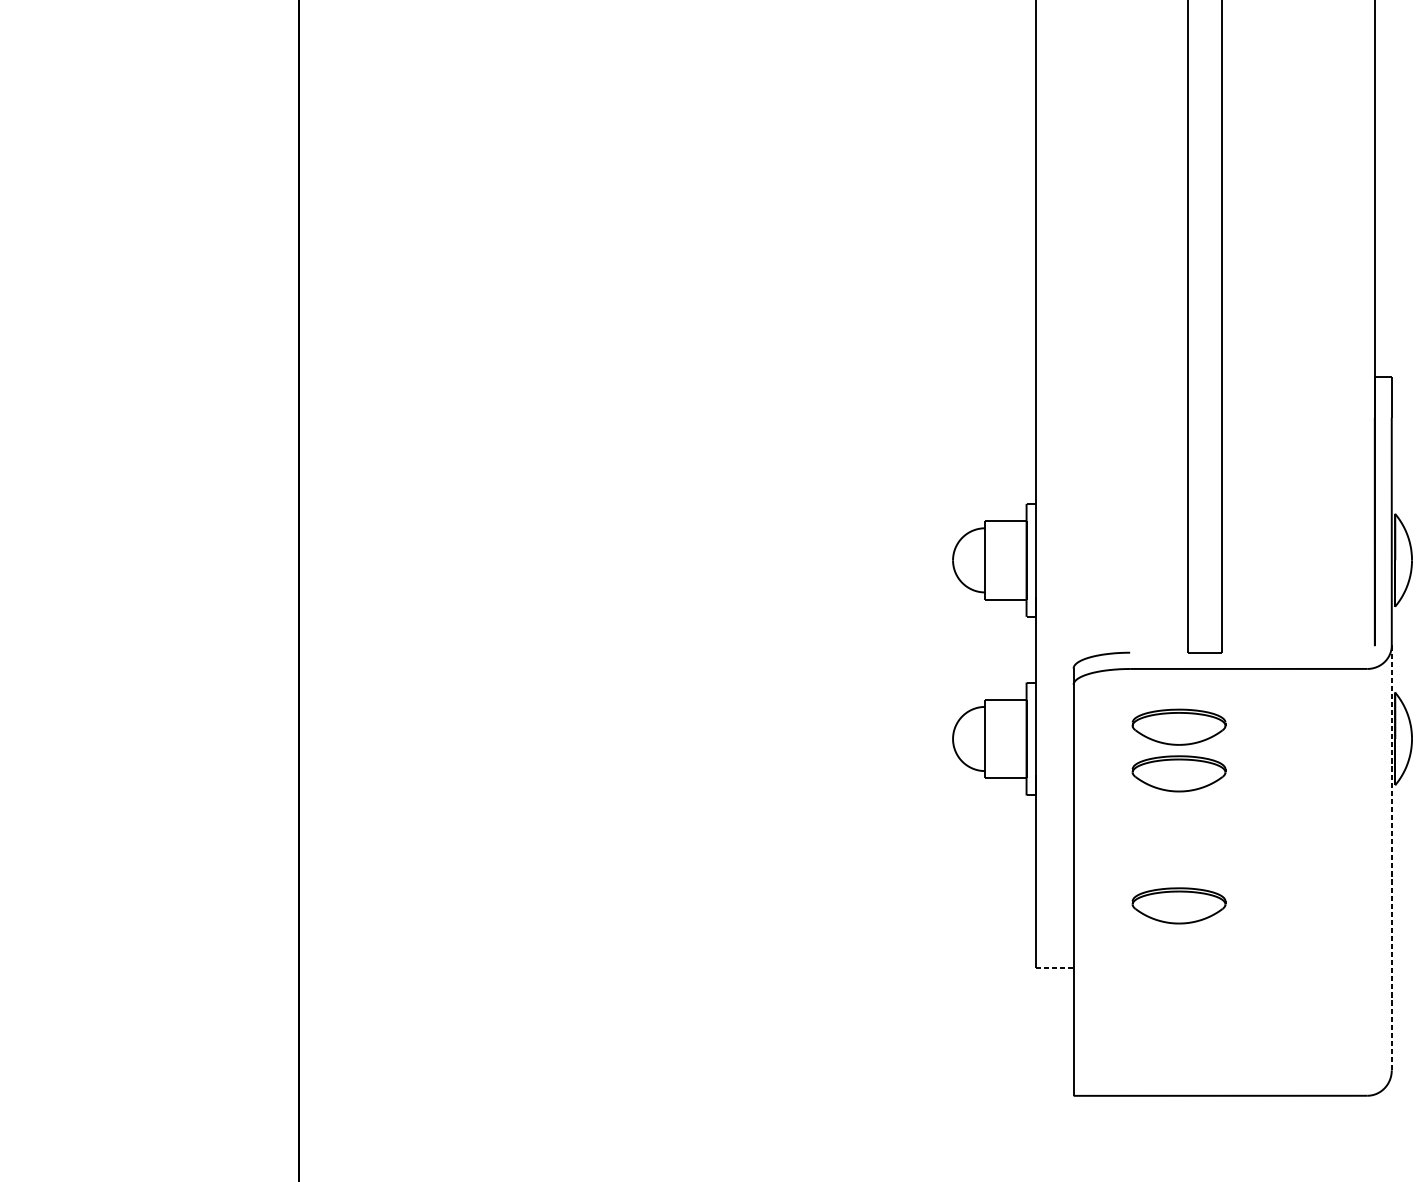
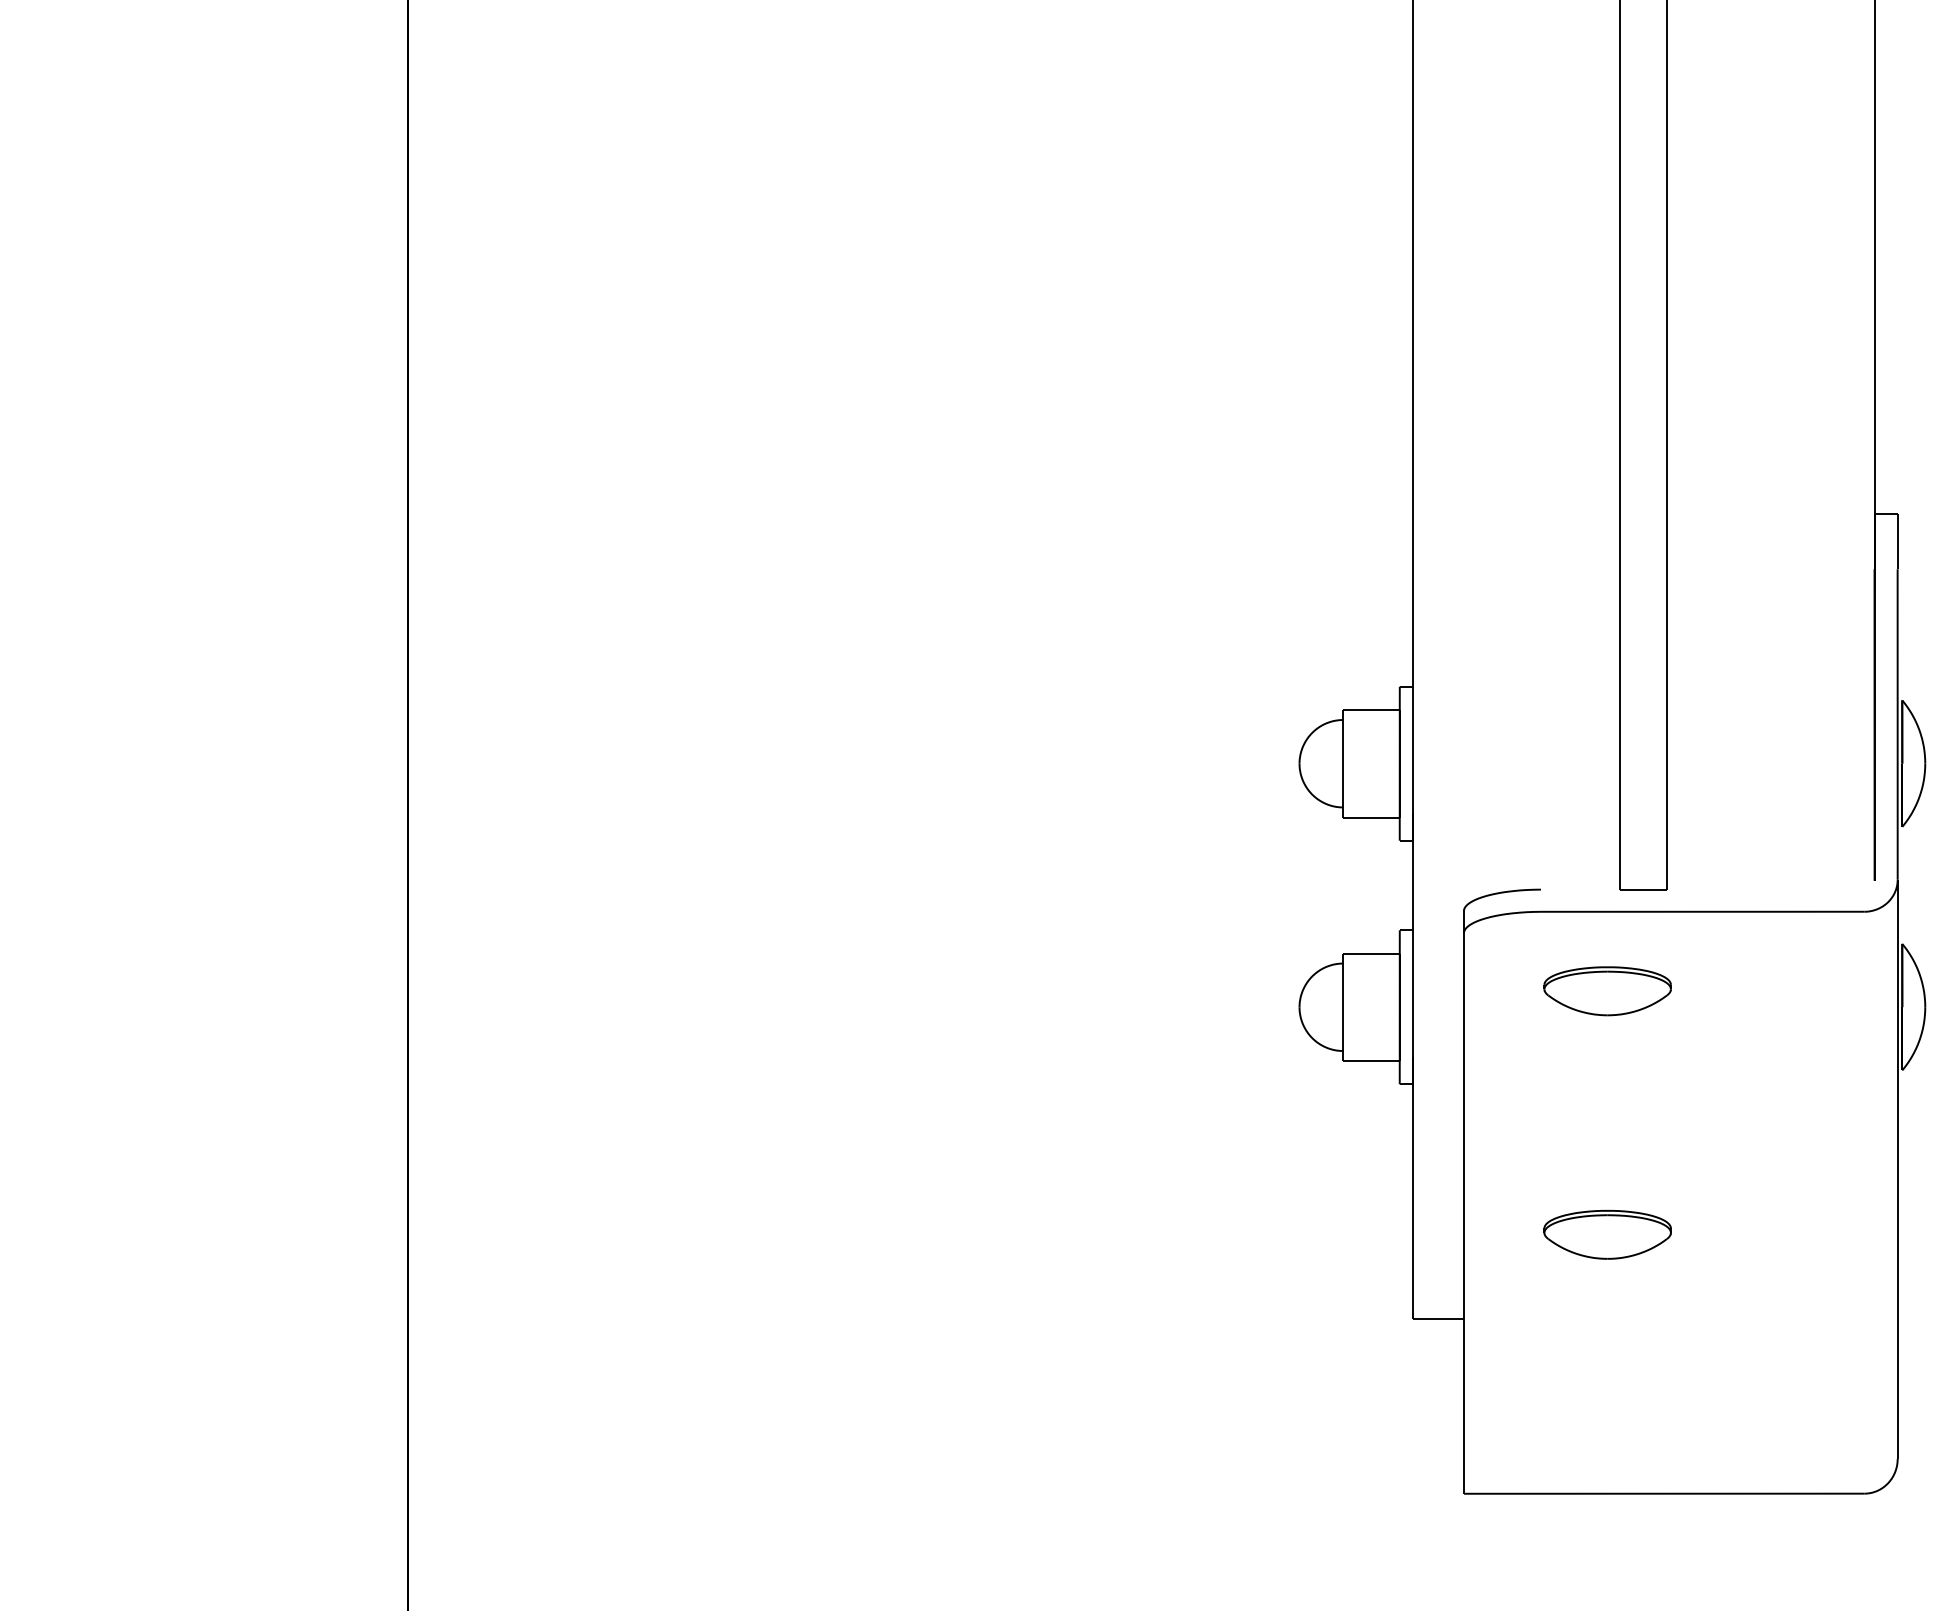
part: (1178, 773) -> (1607, 1054), removed
line: (1391, 857) -> (1897, 1169), dashed -> solid
line: (1054, 968) -> (1438, 1319), dashed -> solid

